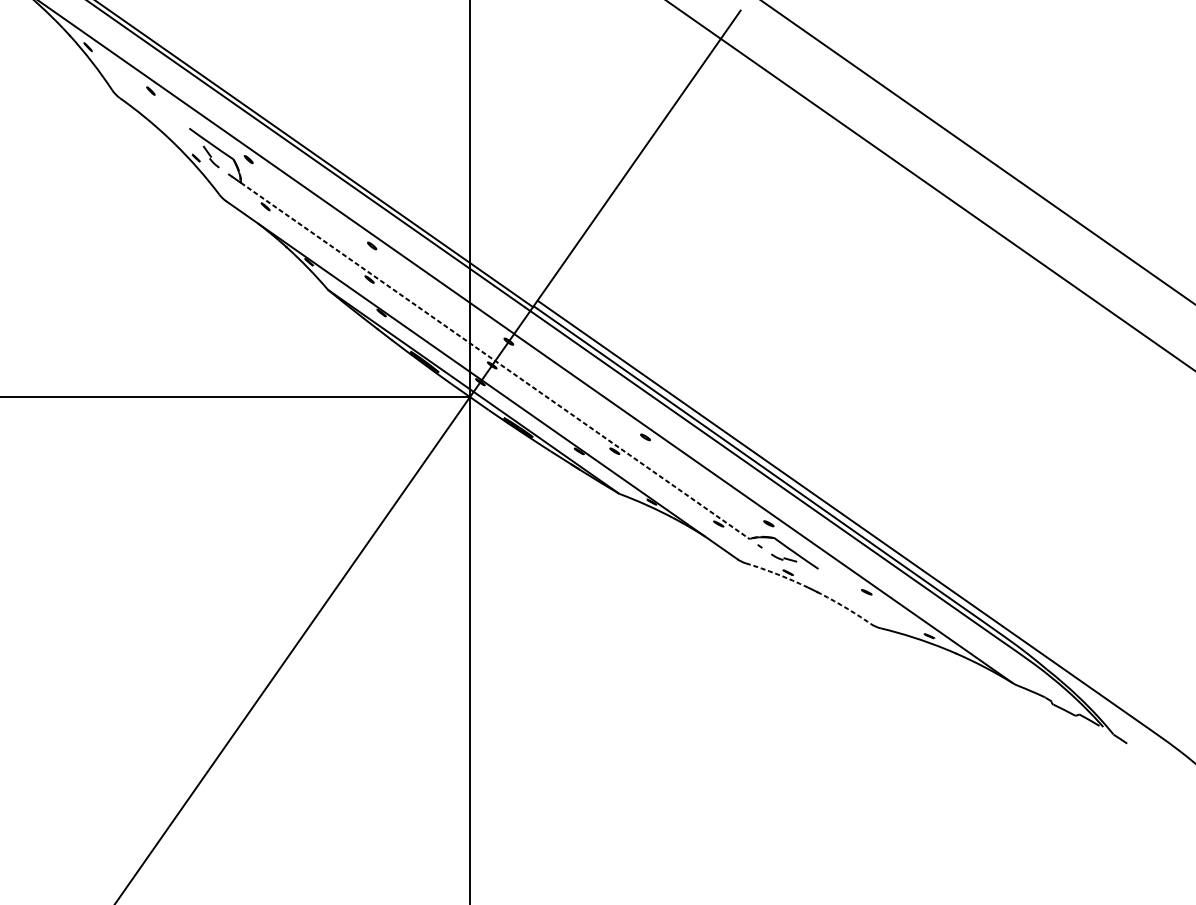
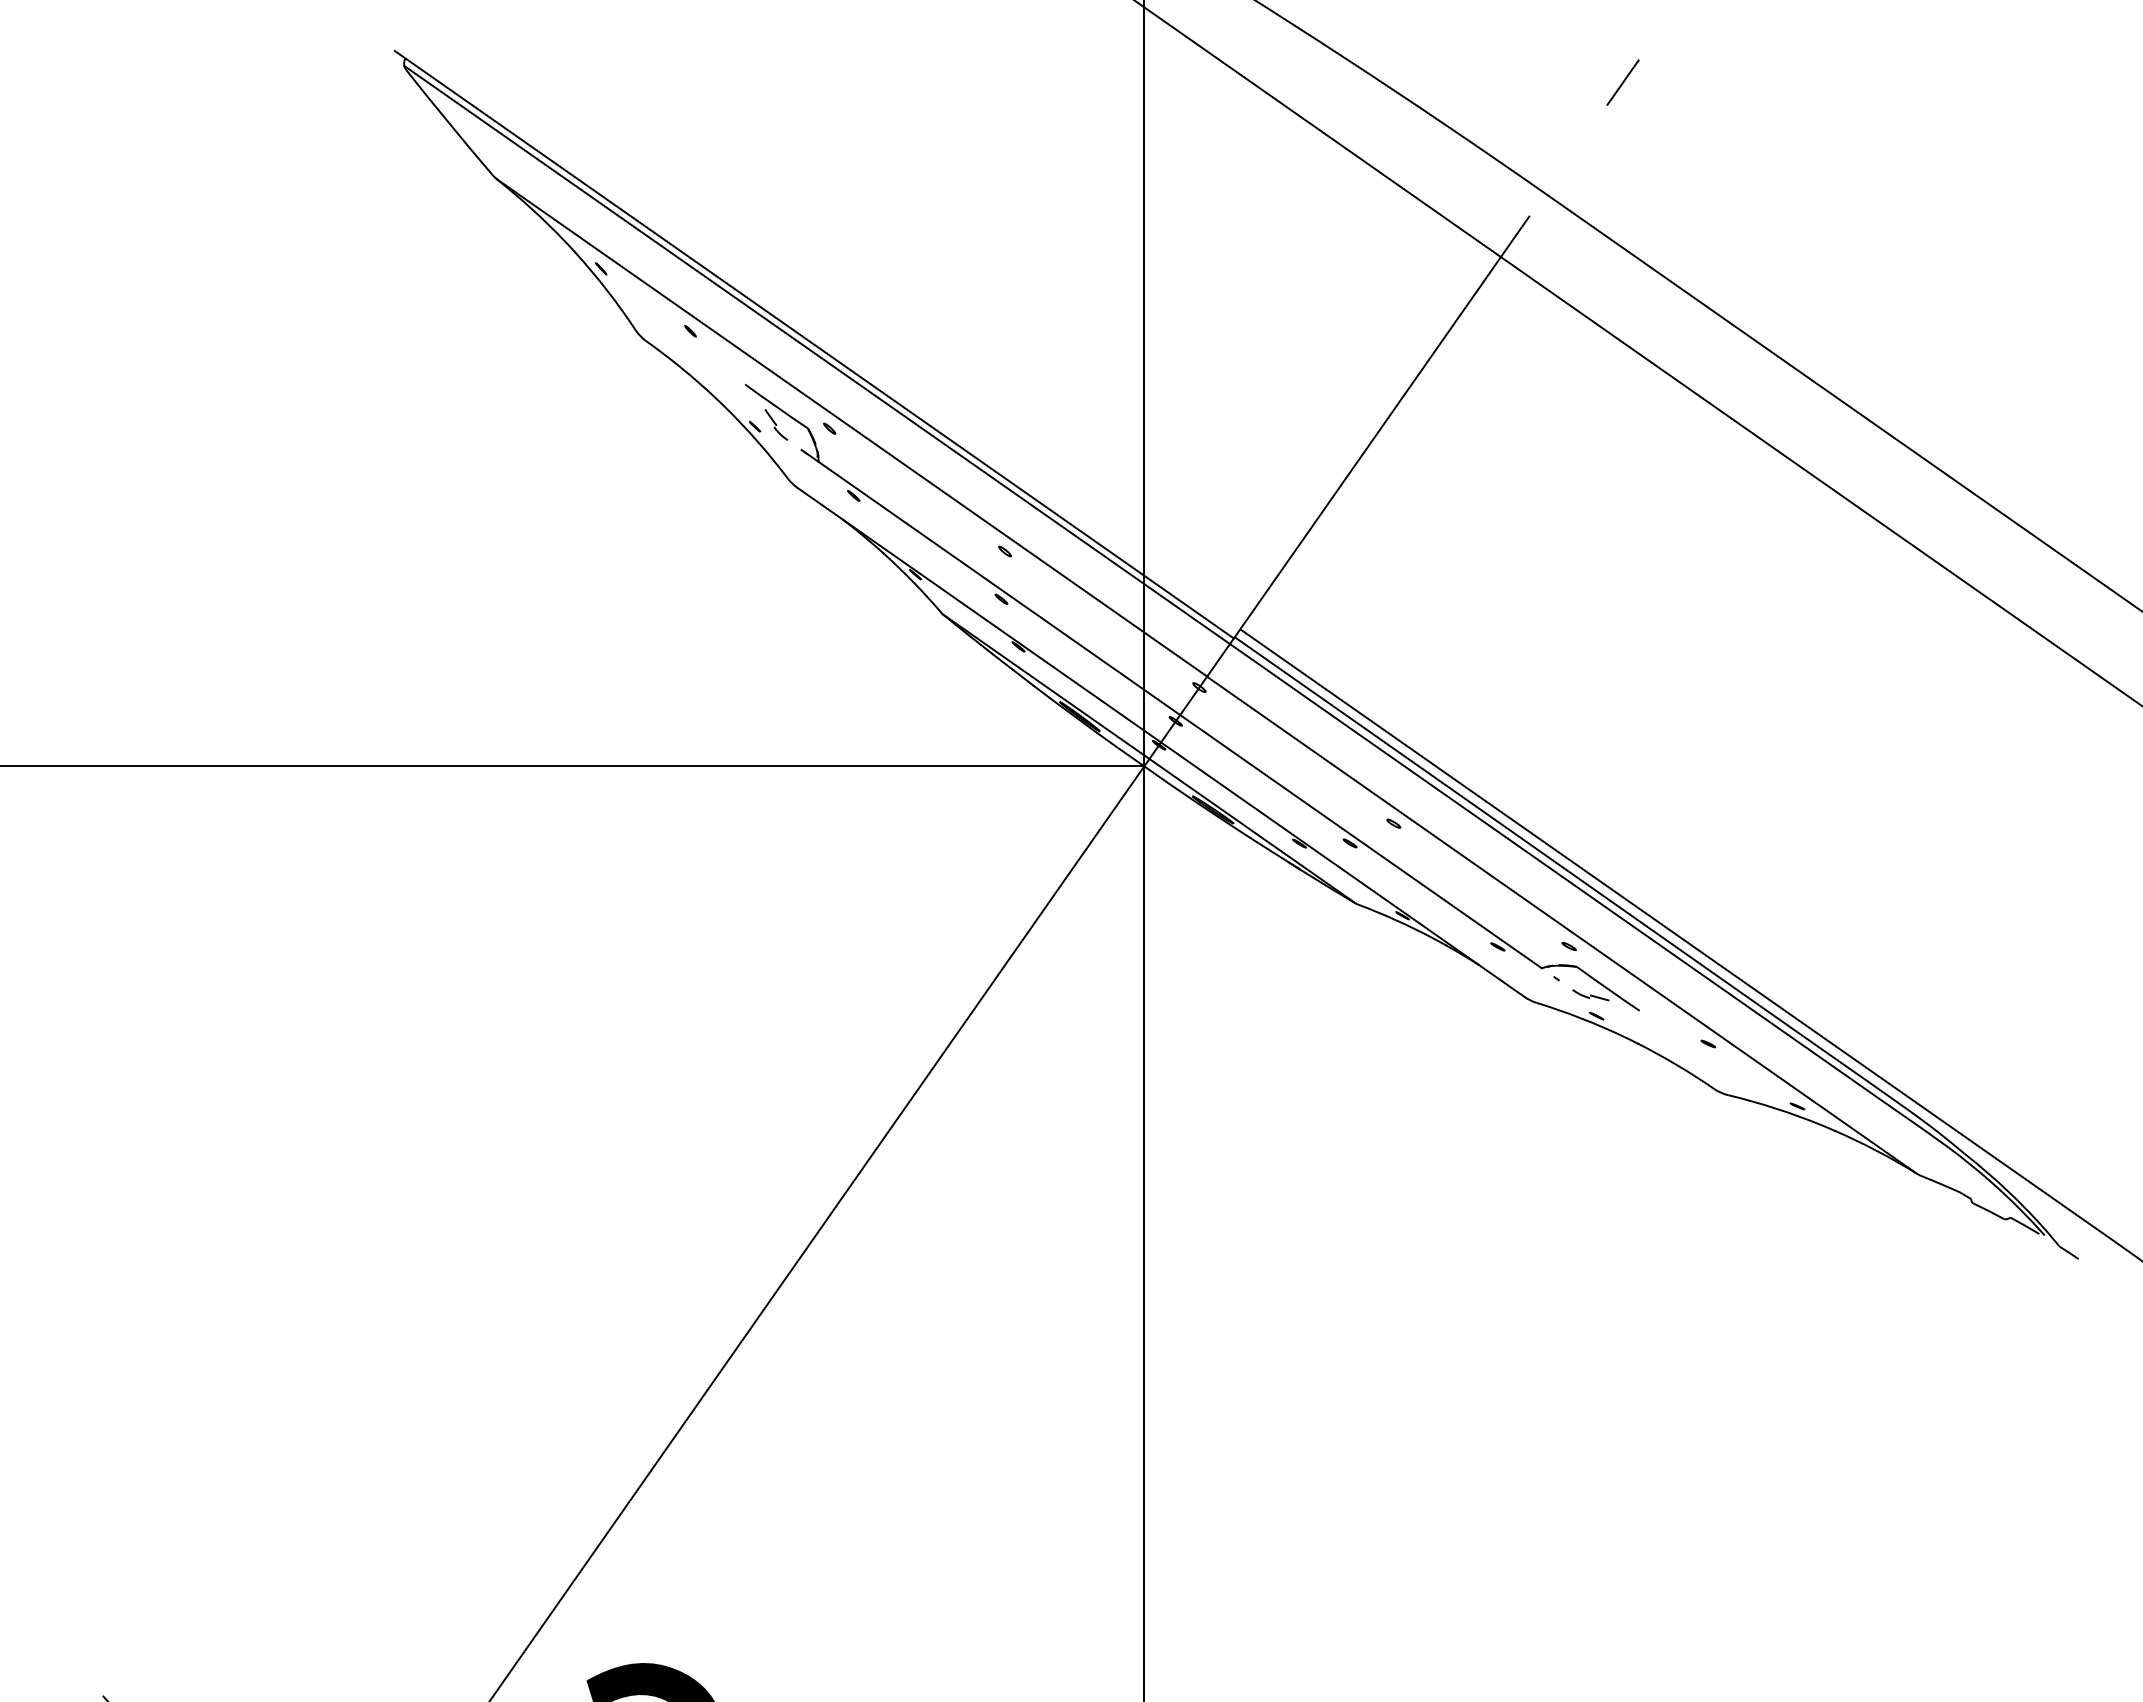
line: (495, 361) -> (1180, 715), dashed -> solid
arc: (777, 574) -> (1581, 1018), dashed -> solid
arc: (844, 606) -> (1676, 1064), dashed -> solid

